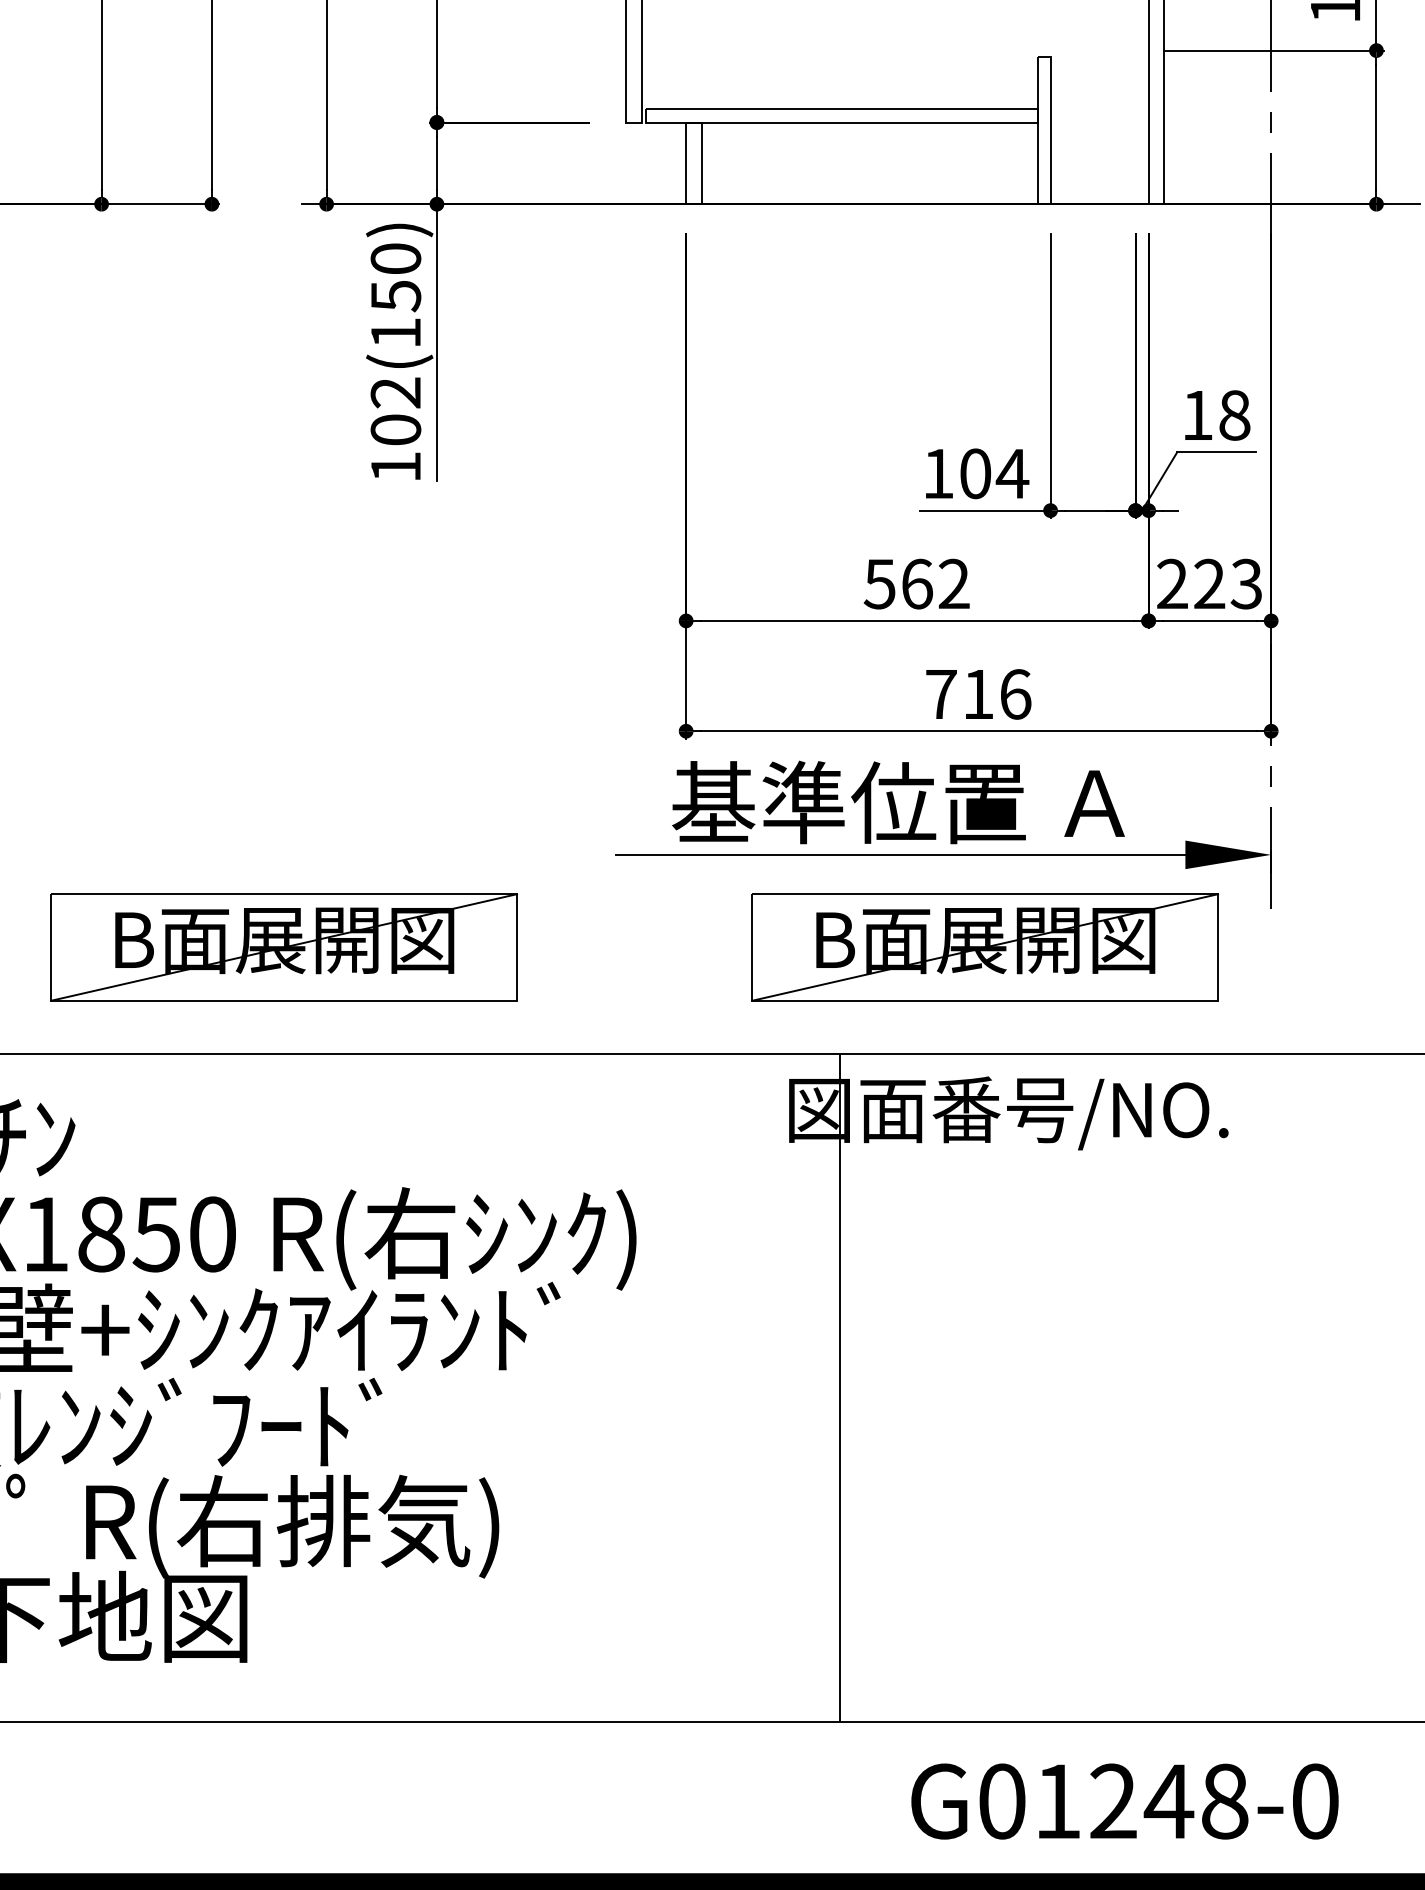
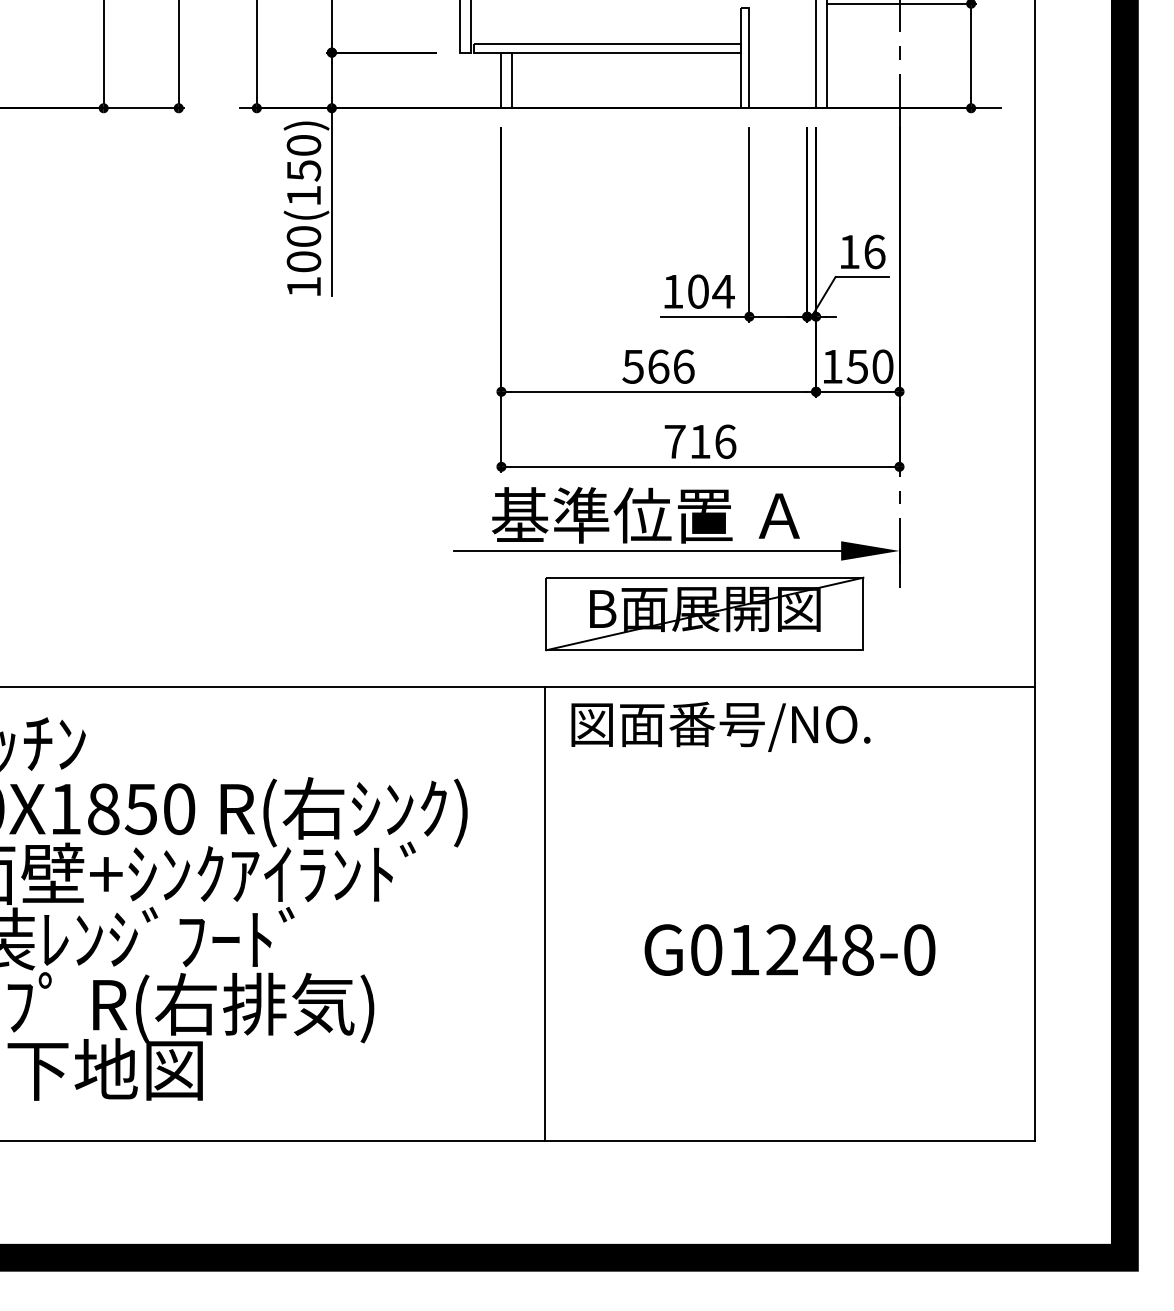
text: (395, 392) -> (303, 236), 102(150) -> 100(150)
text: (1234, 414) -> (874, 251), 18 -> 16
text: (953, 583) -> (683, 366), 562 -> 566
text: (1209, 583) -> (857, 366), 223 -> 150
part: (283, 946) -> (227, 613), removed
line: (840, 1387) -> (545, 913), moved
text: (1124, 1800) -> (789, 949), moved

